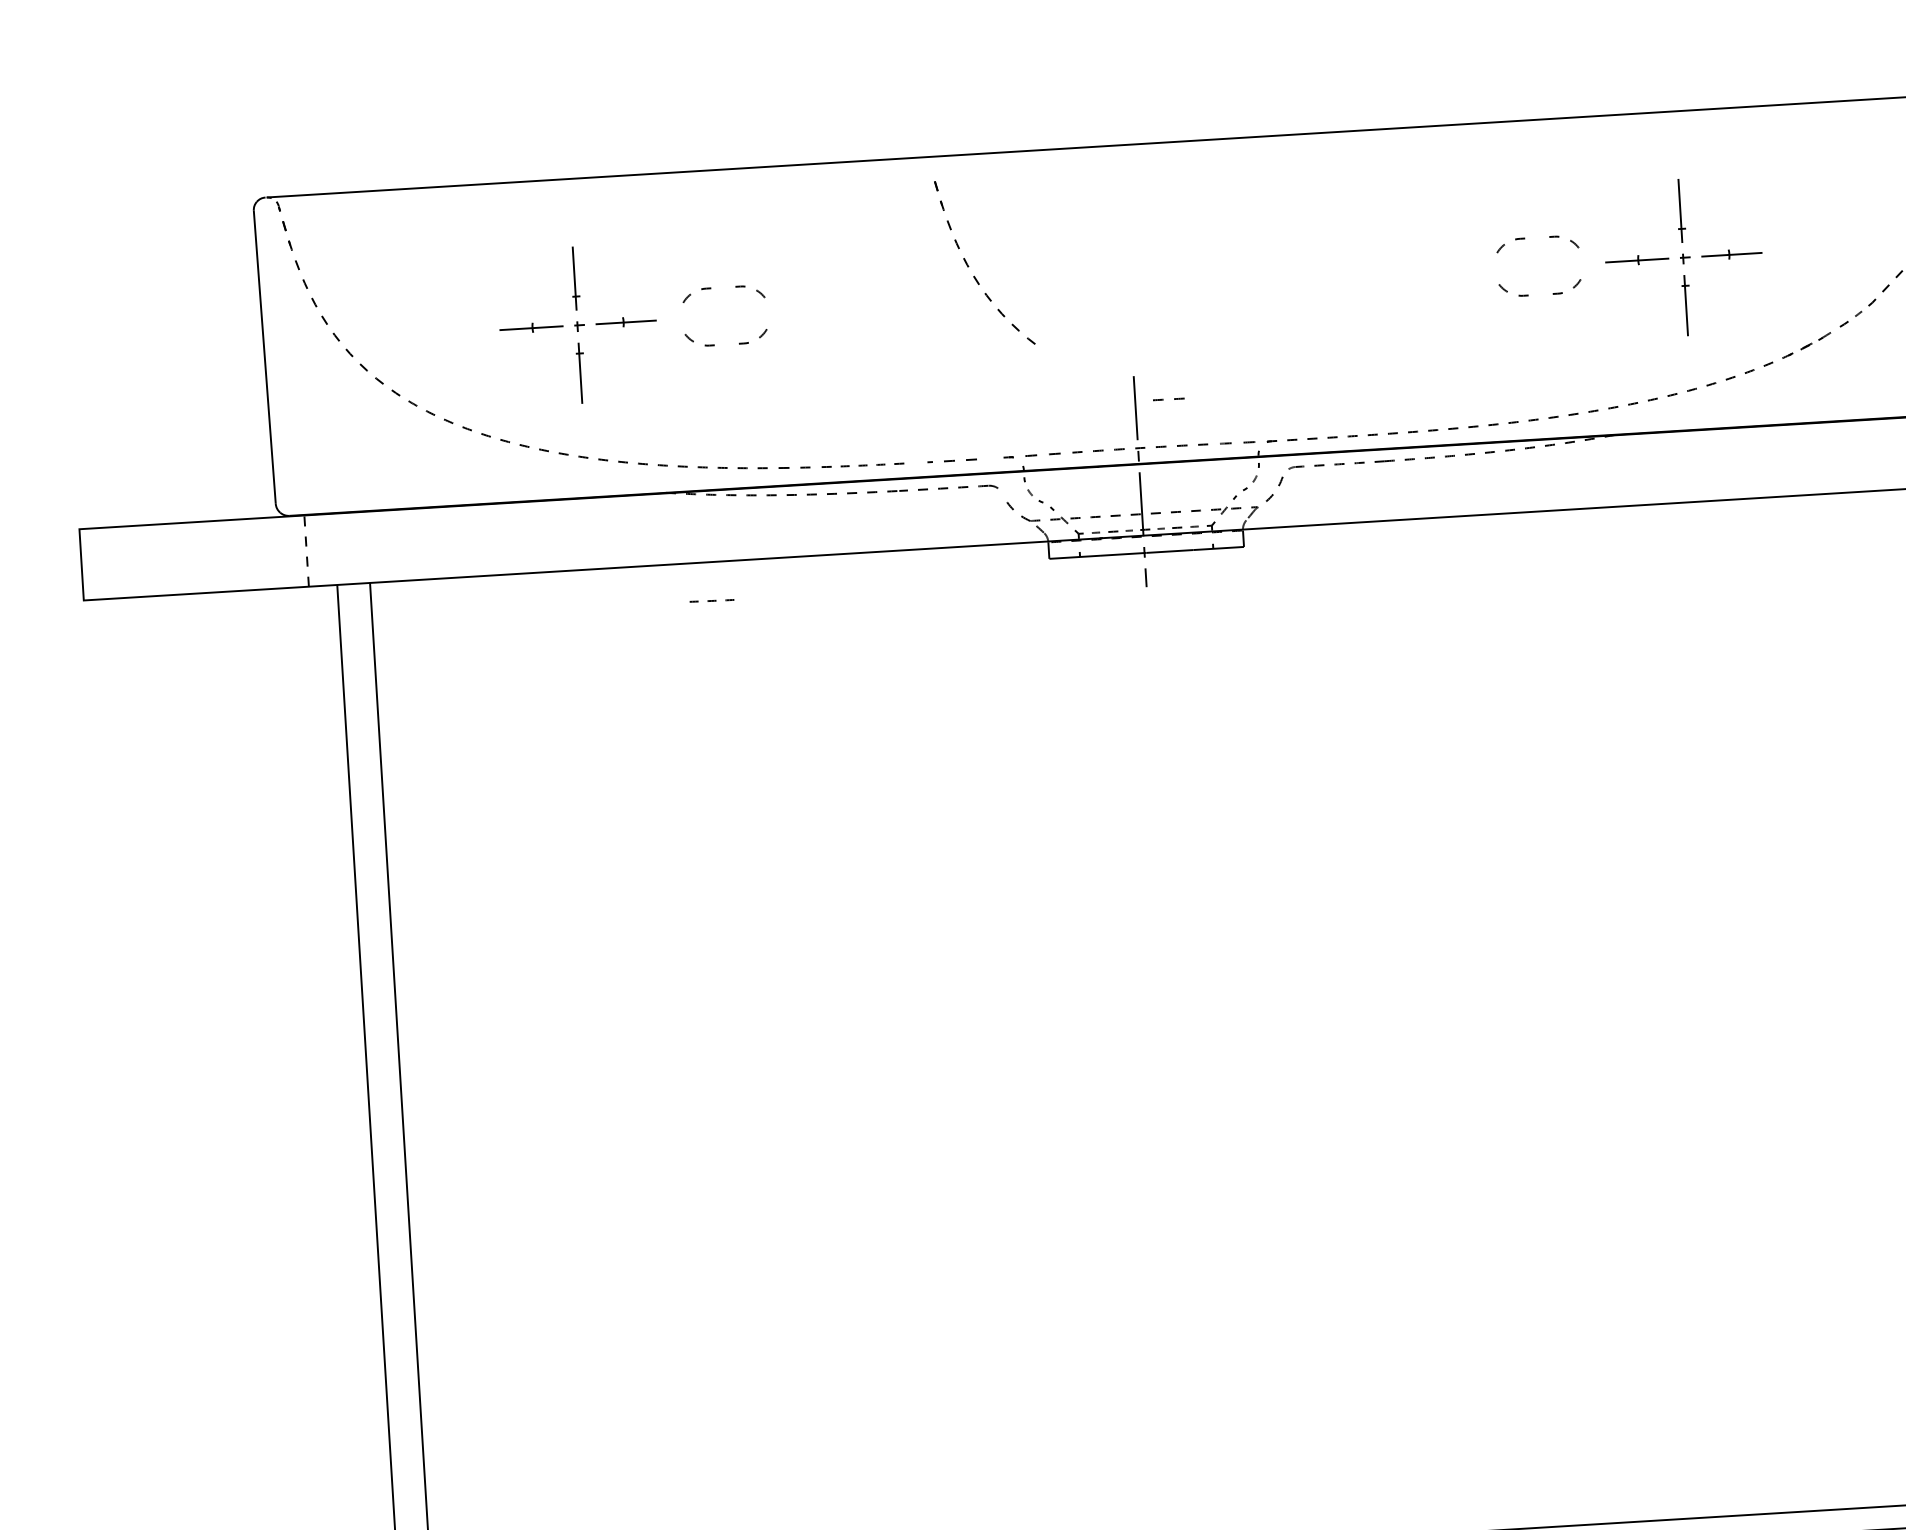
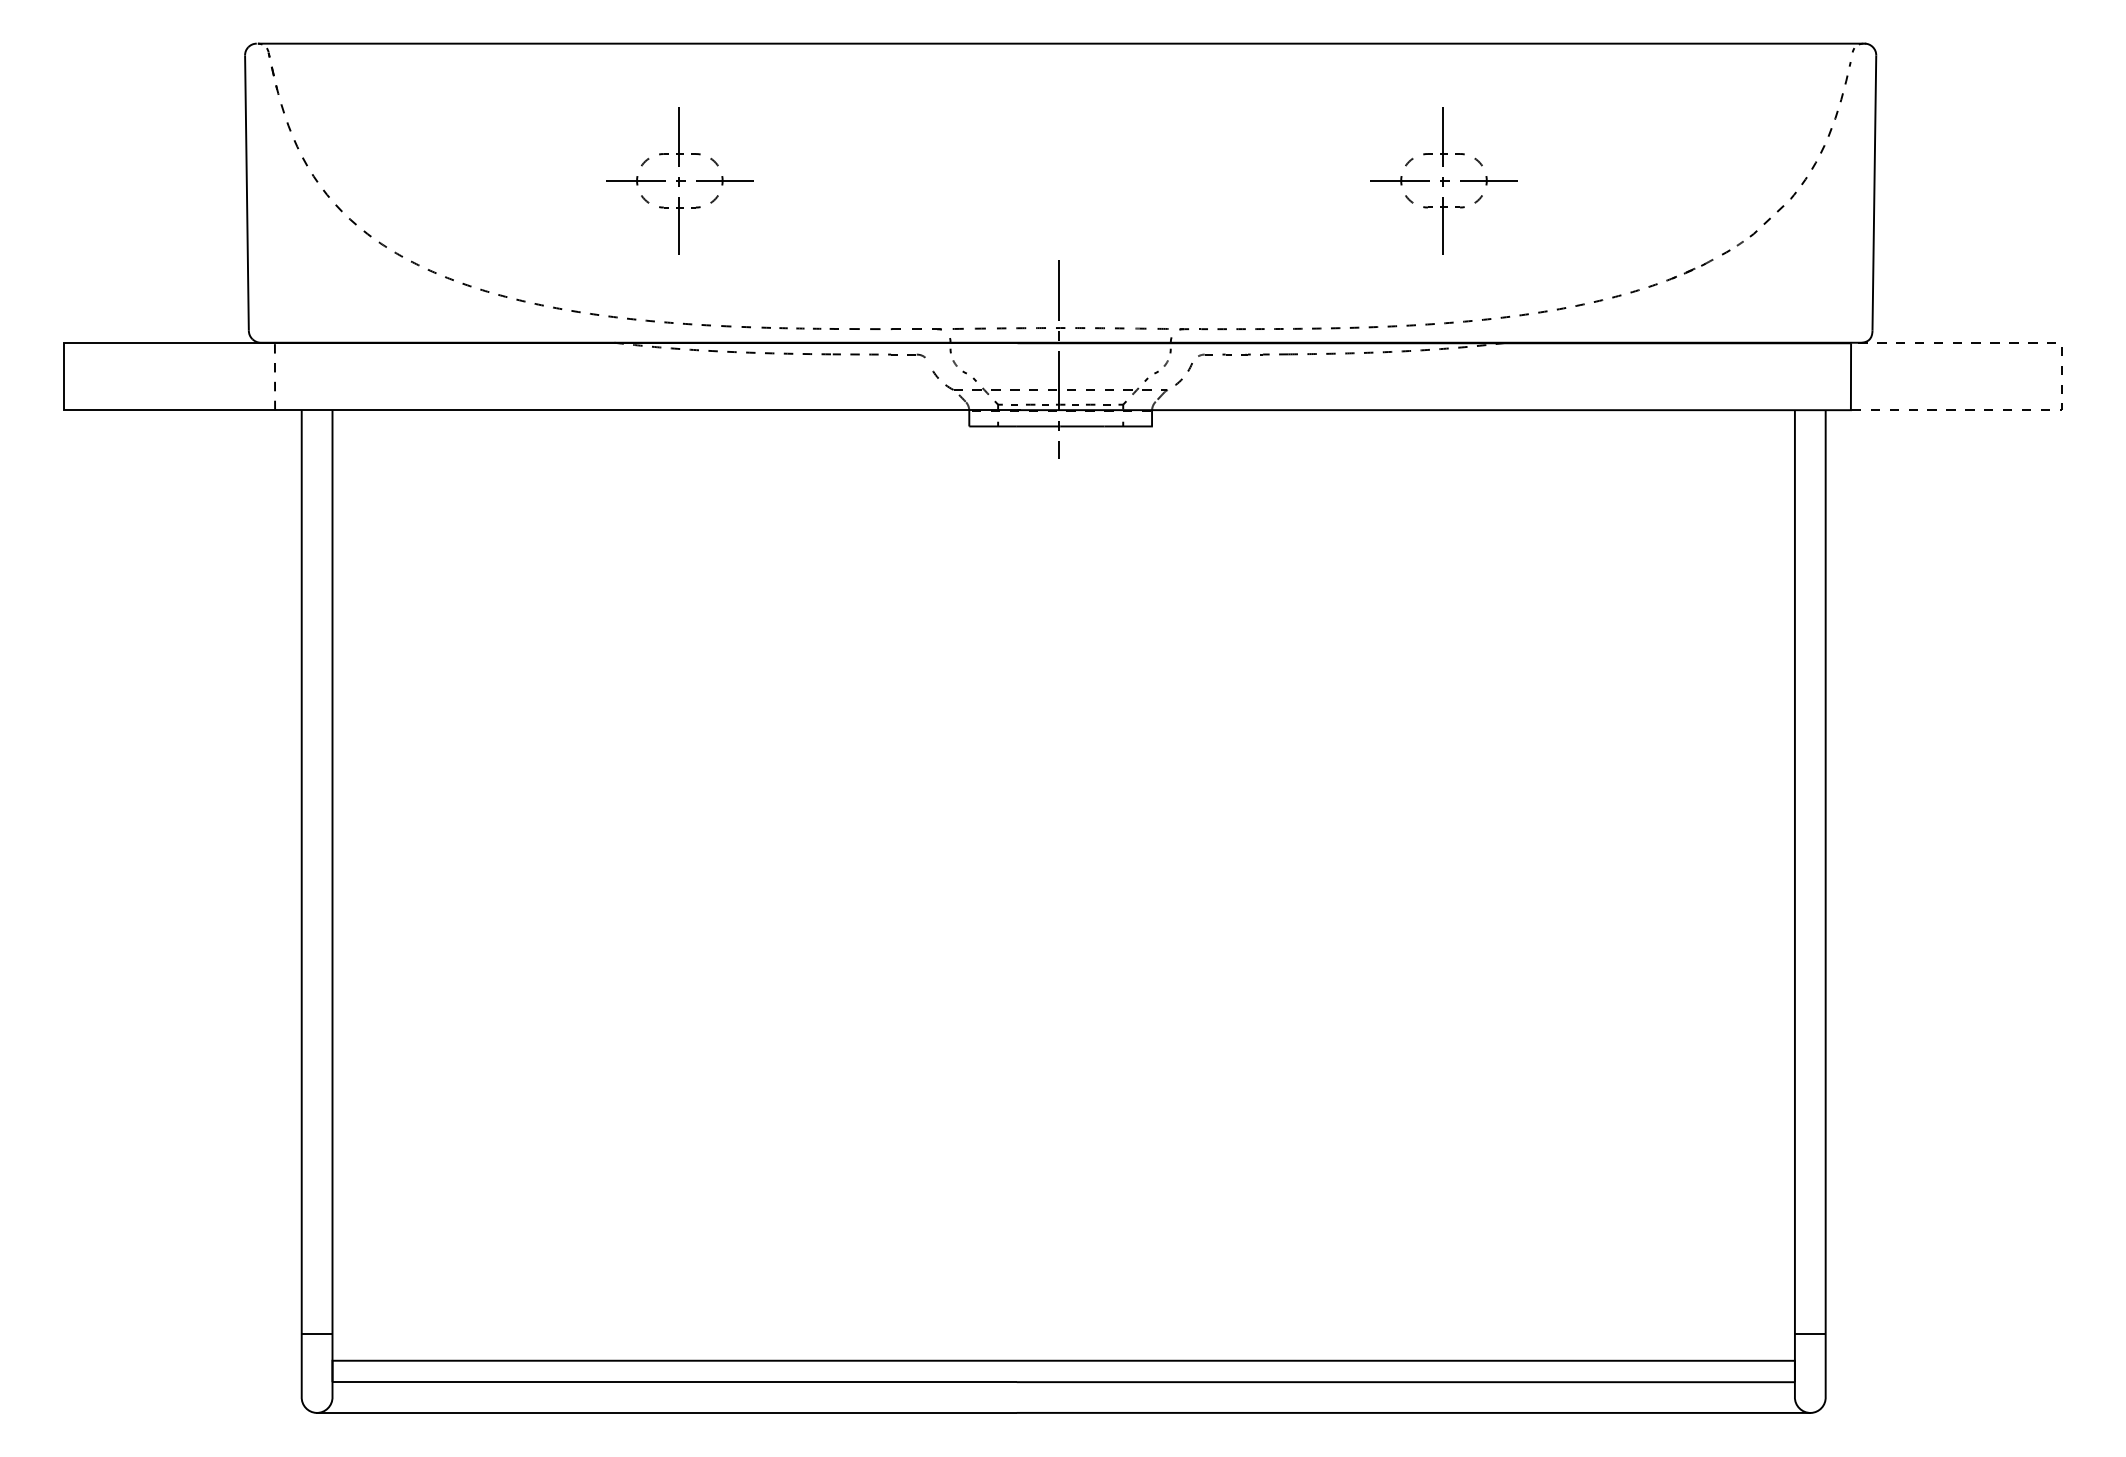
part: (1683, 257) -> (1443, 180), moved
part: (969, 266) -> (911, 148), removed
part: (577, 324) -> (679, 180), moved
part: (1168, 399) -> (1089, 284), removed
part: (953, 461) -> (885, 329), size x1.67
part: (712, 600) -> (651, 446), removed

